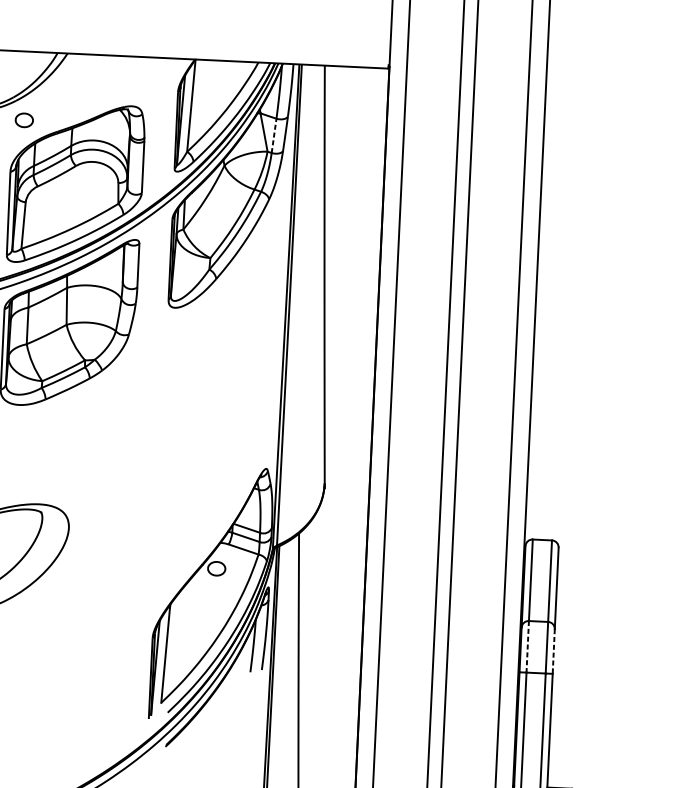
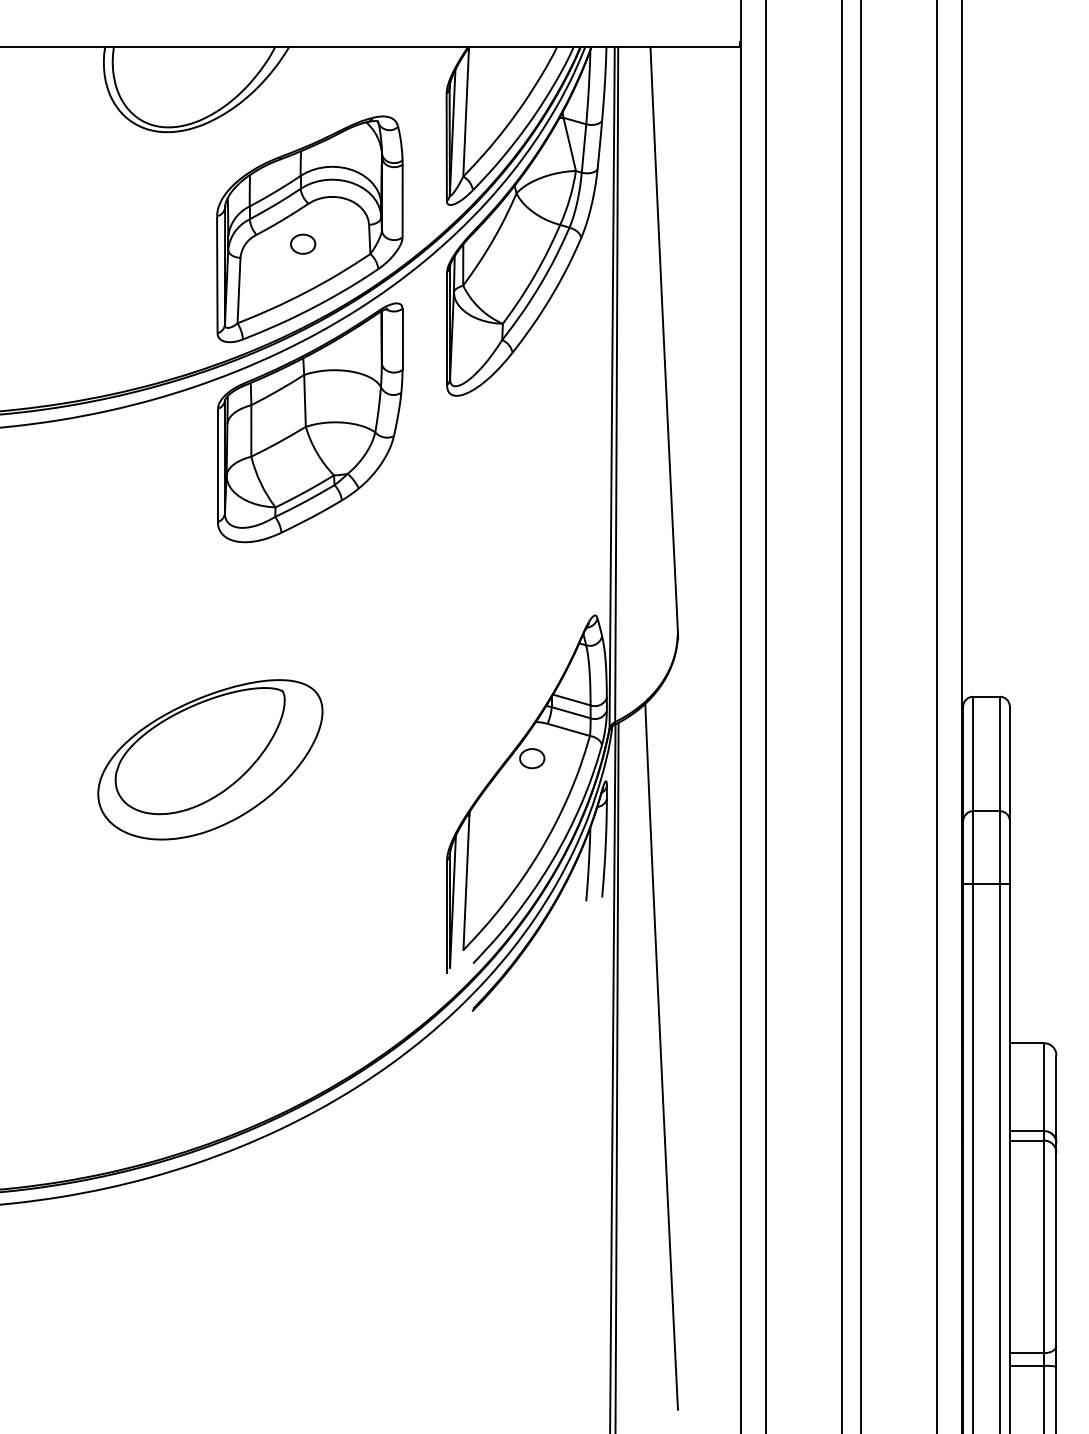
part: (24, 119) -> (303, 243), moved
line: (274, 135) -> (584, 148), dashed -> solid
line: (528, 646) -> (973, 847), dashed -> solid
line: (553, 651) -> (1009, 852), dashed -> solid

